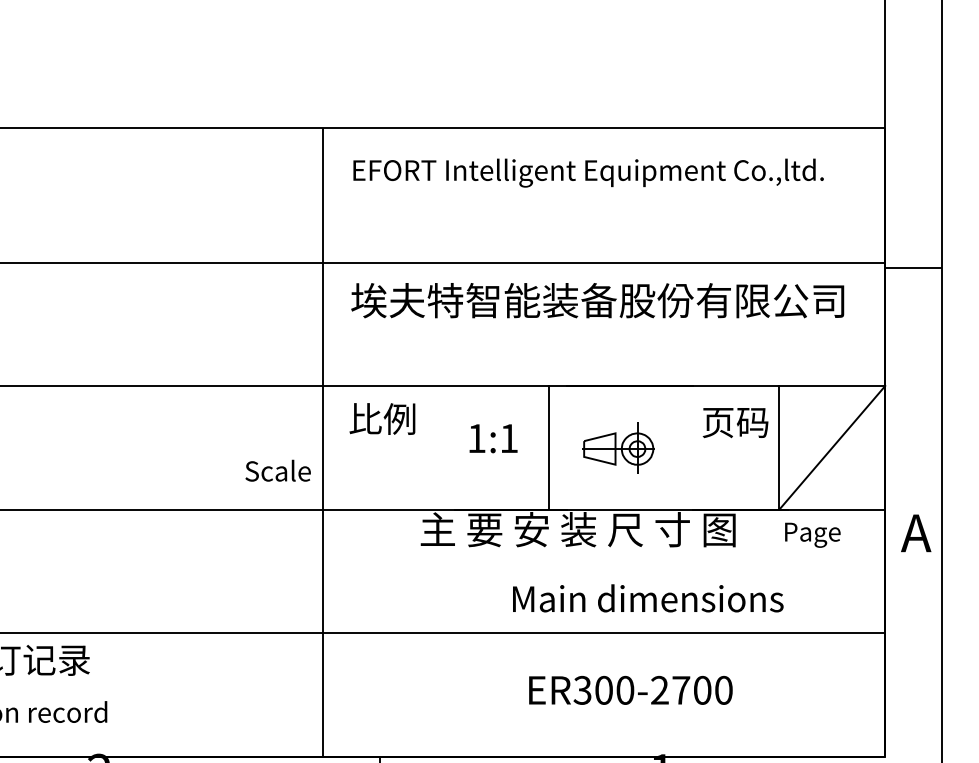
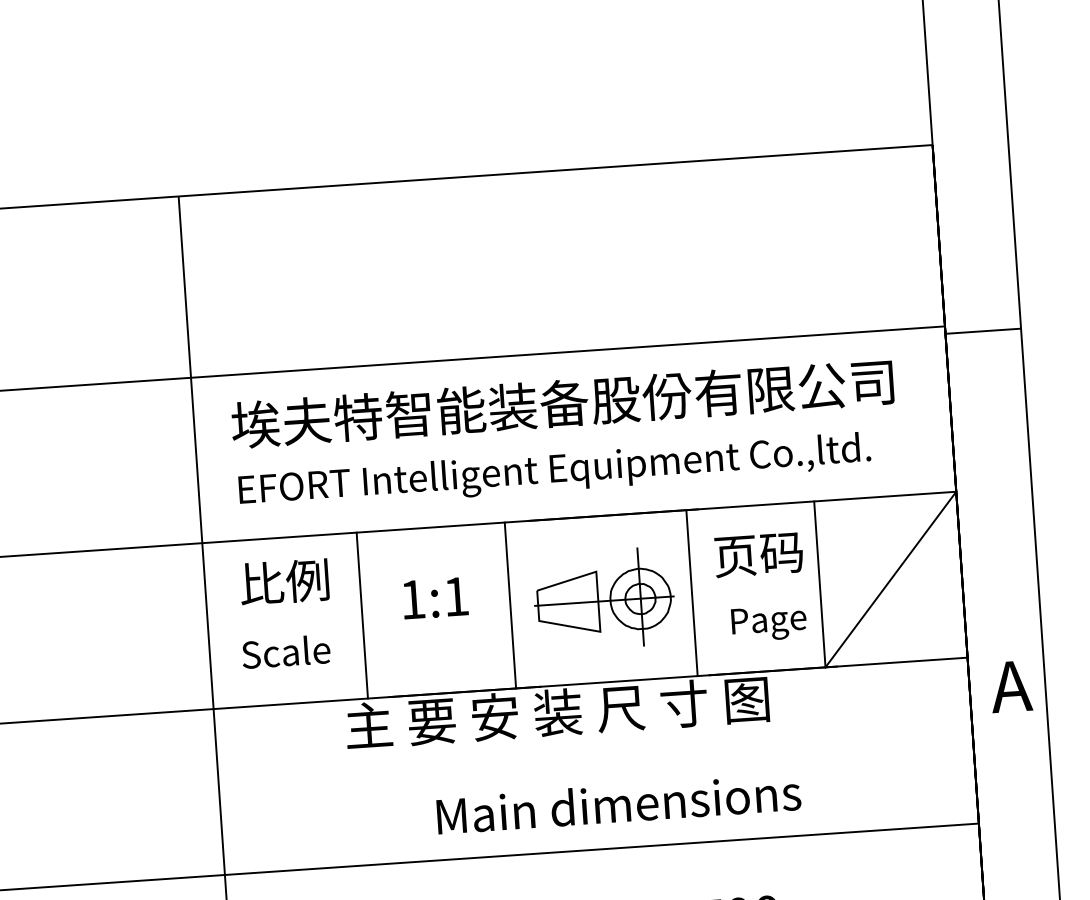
text: (588, 172) -> (554, 471), moved
line: (438, 447) -> (362, 615), added
part: (618, 447) -> (603, 598), size x1.43
line: (684, 447) -> (692, 592), added
text: (277, 470) -> (285, 651), moved
text: (812, 534) -> (768, 622), moved
text: (648, 598) -> (619, 803), moved

